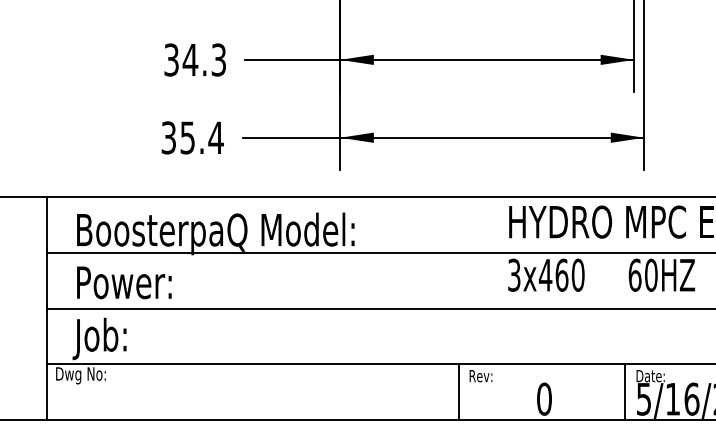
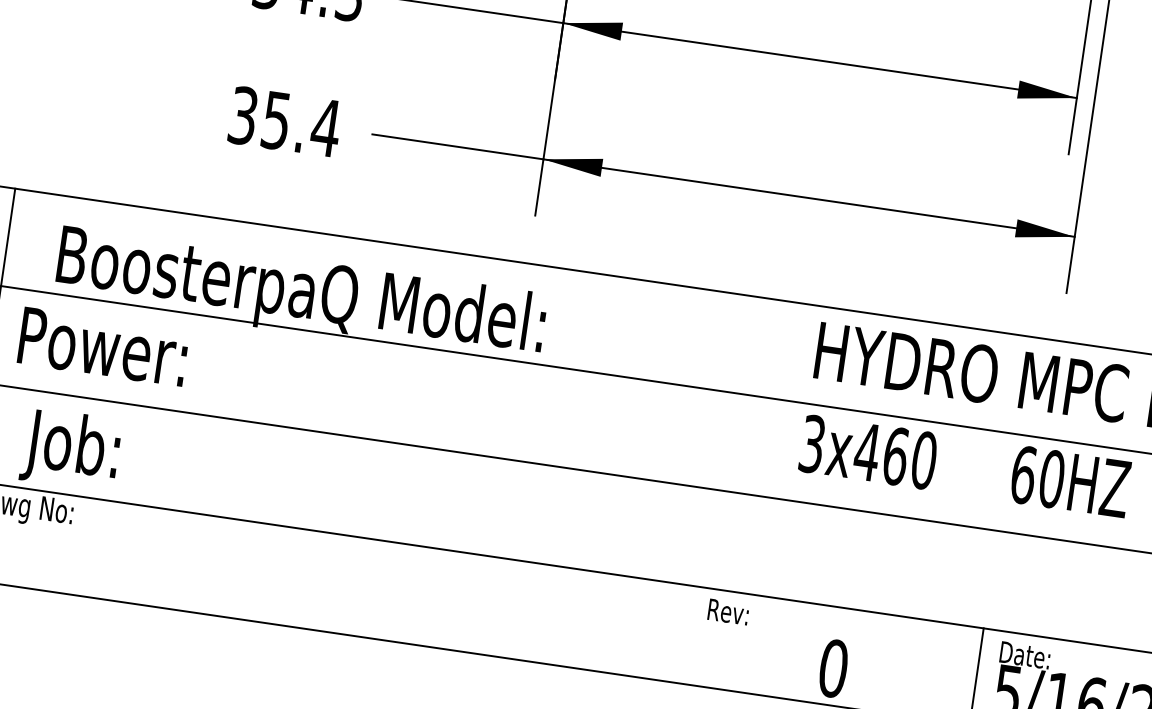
text: (124, 282) -> (103, 346), moved
line: (459, 392) -> (686, 635), removed

